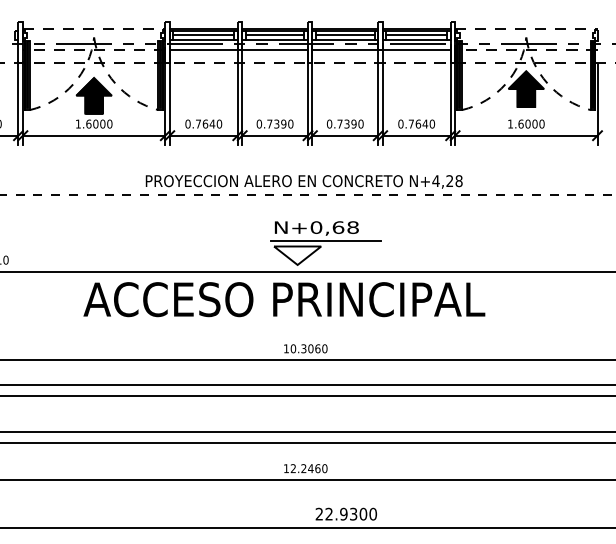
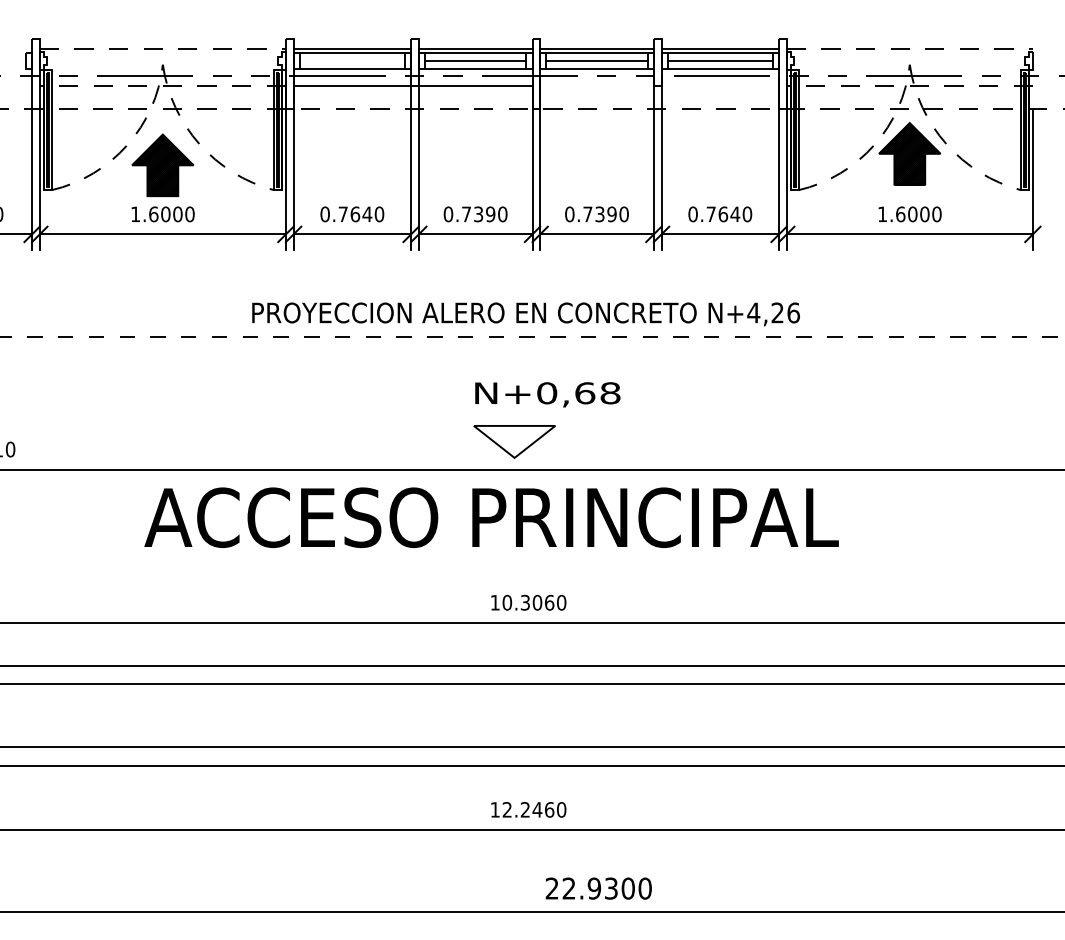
line: (203, 35) -> (351, 61), removed
line: (381, 49) -> (659, 85), removed
text: (458, 180) -> (792, 311), N+4,28 -> N+4,26
line: (325, 240) -> (562, 415), removed

